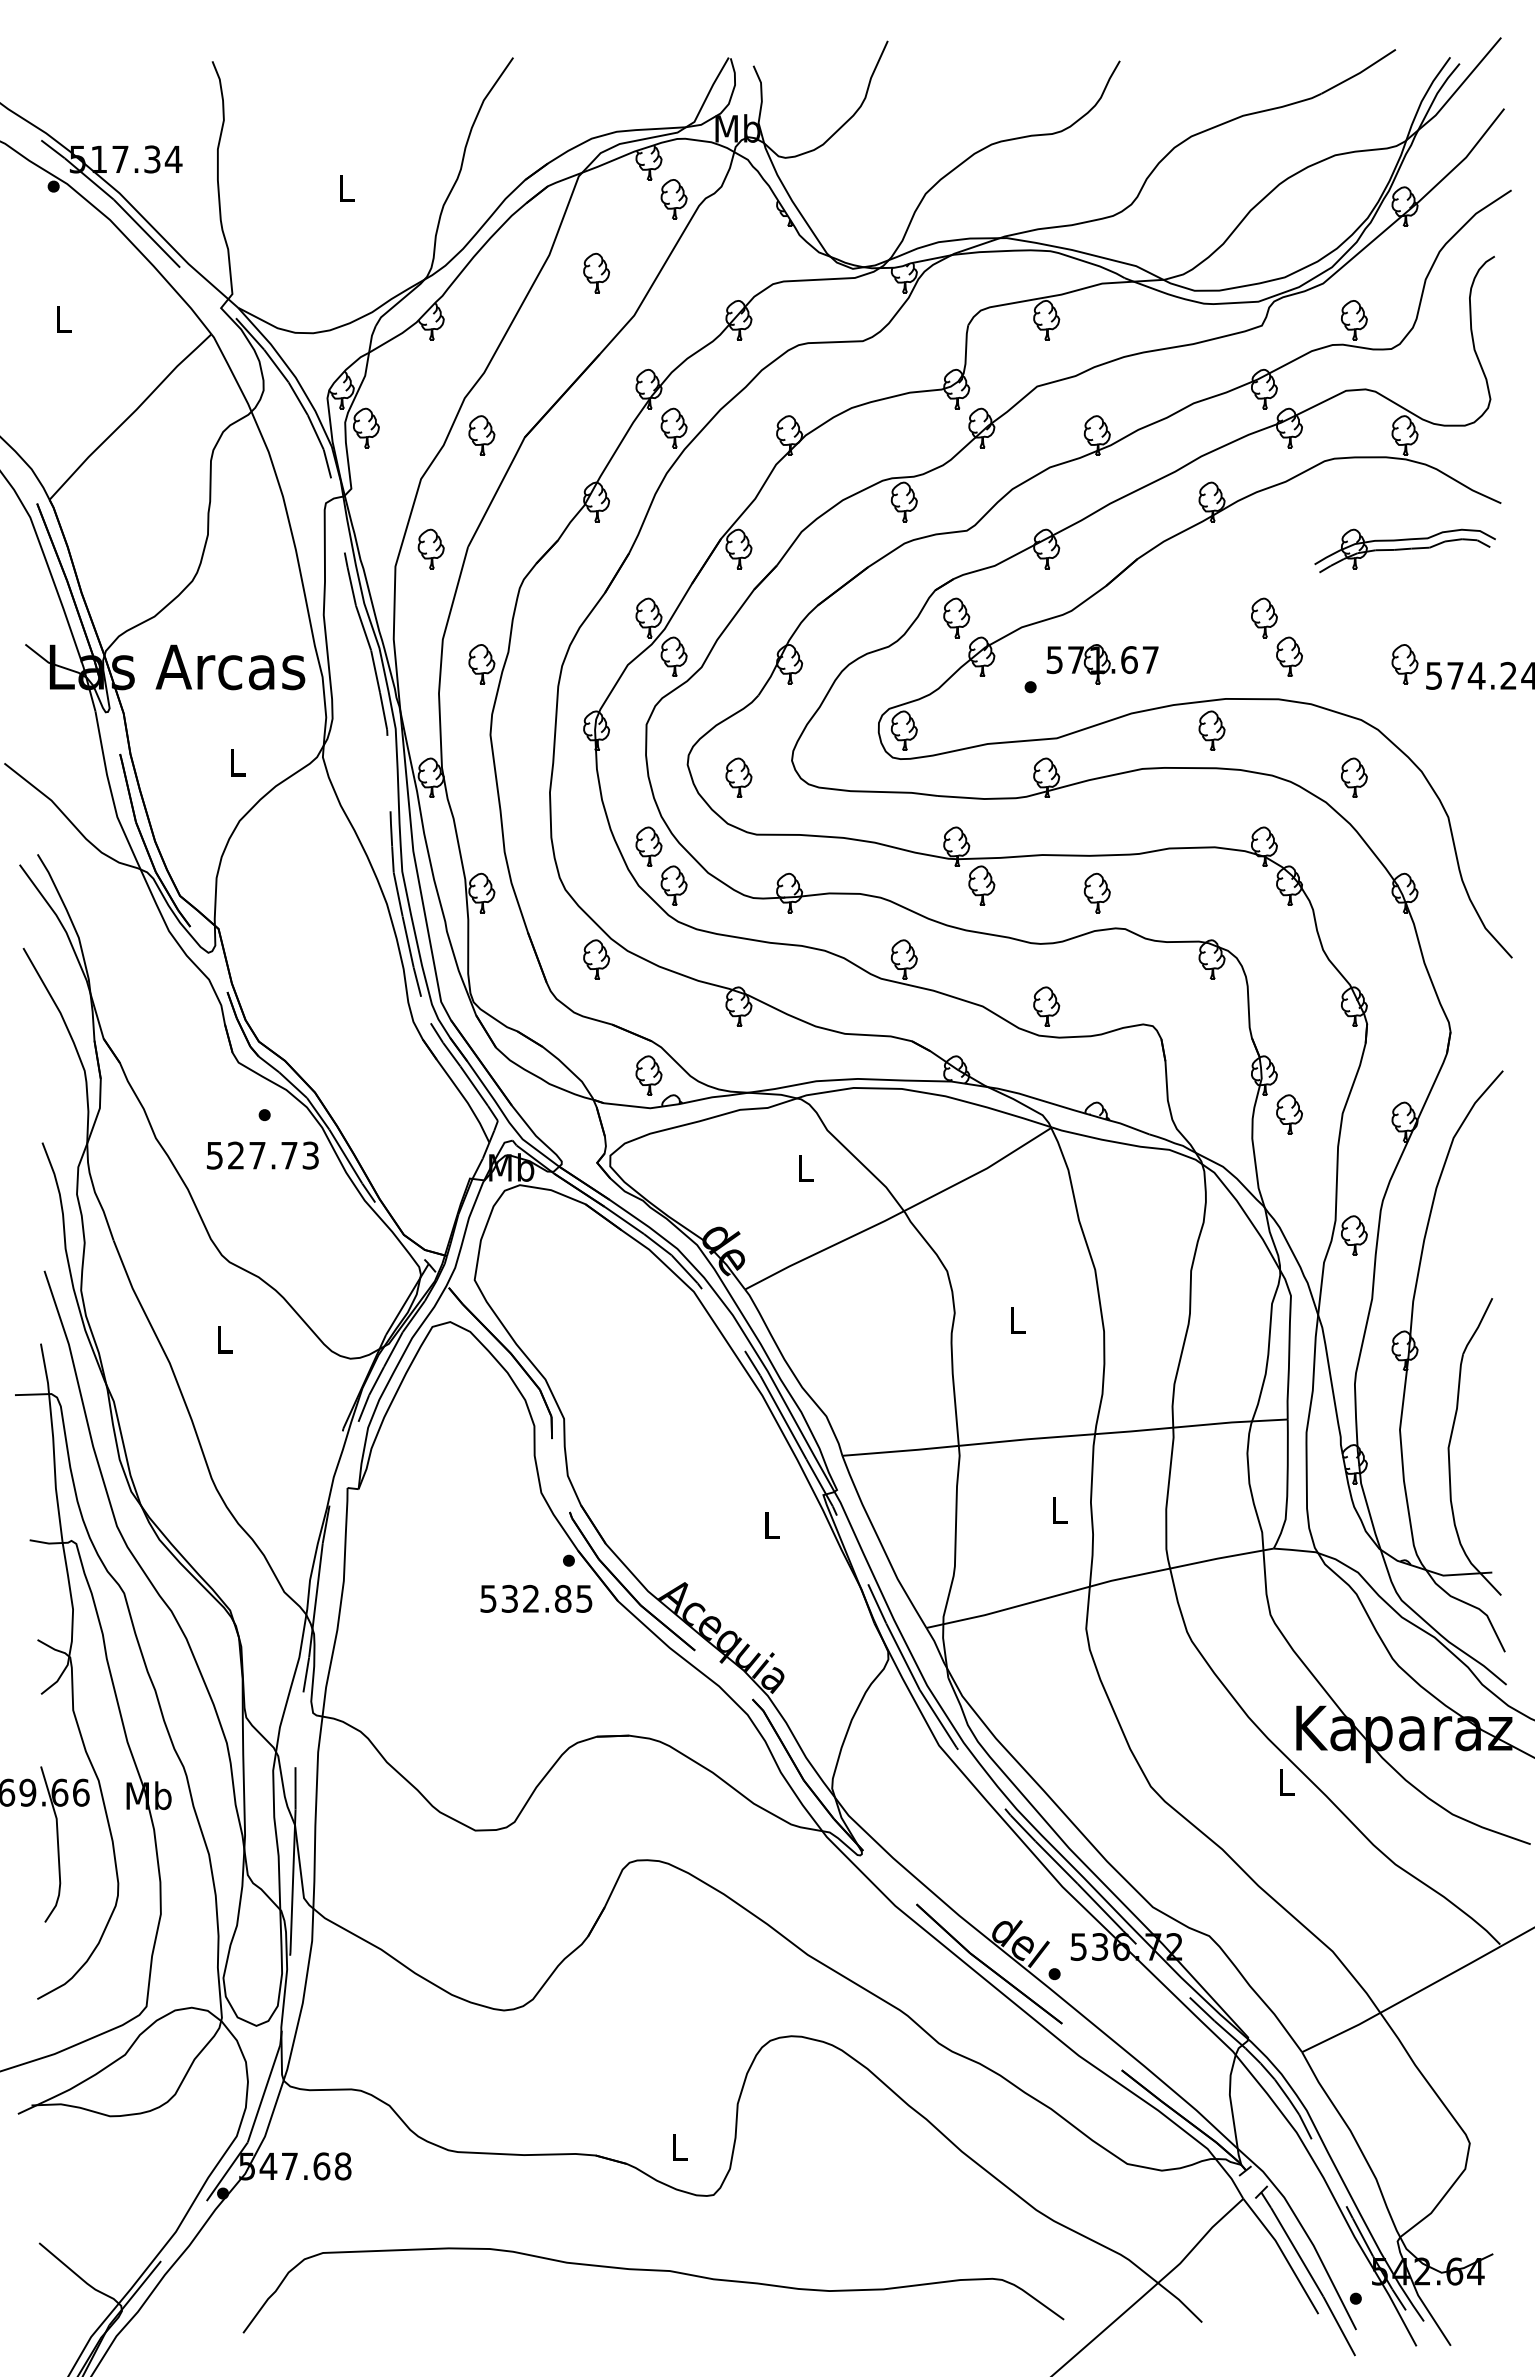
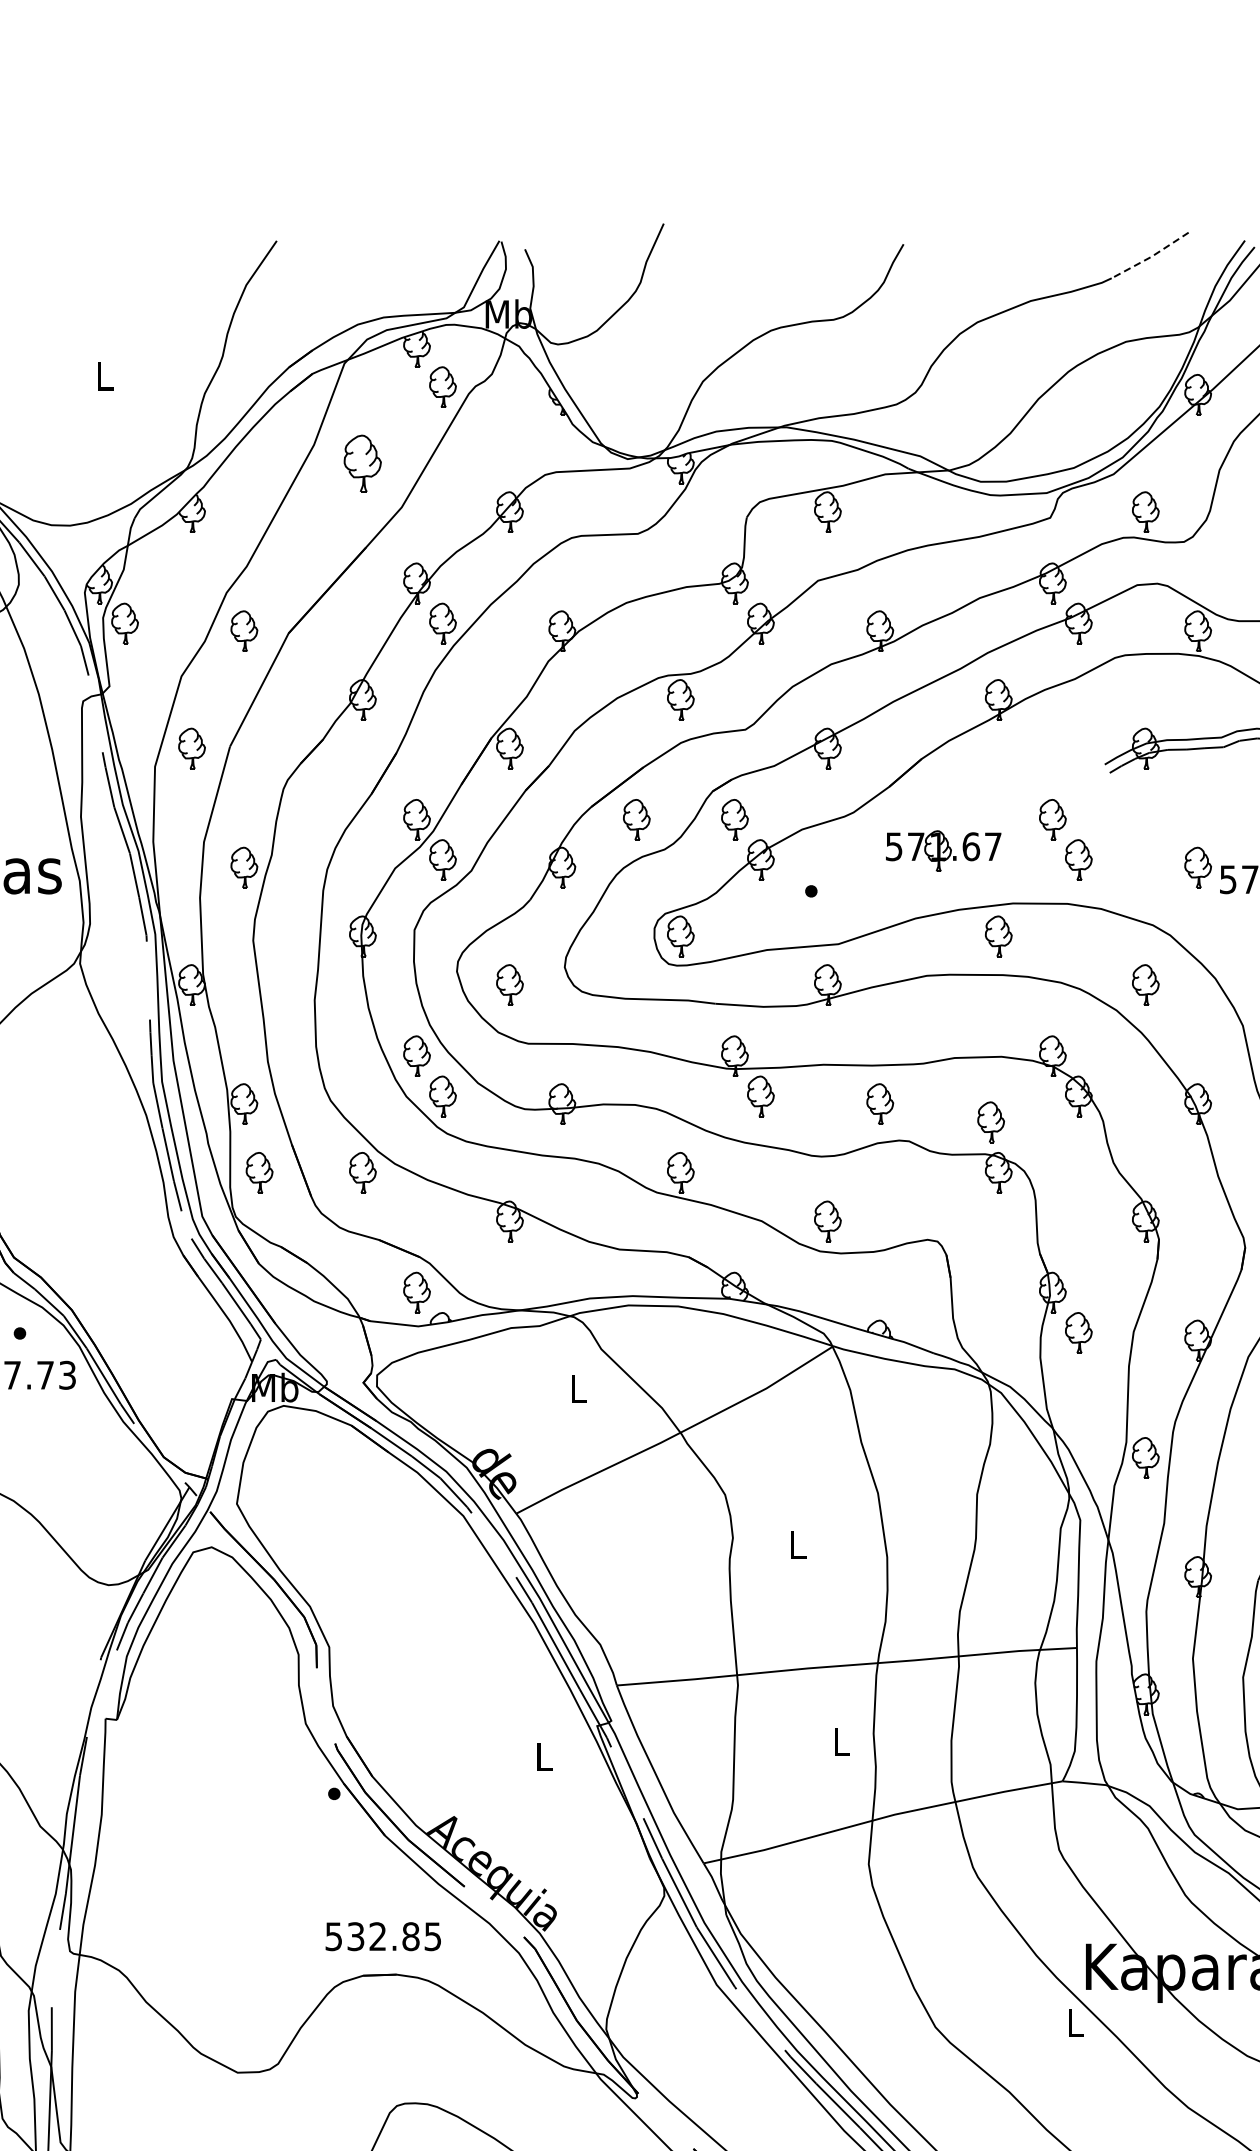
line: (1360, 72) -> (1152, 256), solid -> dashed
part: (596, 272) -> (362, 462), size x1.4
part: (861, 617) -> (636, 819), added
part: (1102, 664) -> (943, 851), moved
part: (1204, 910) -> (990, 1122), added
part: (496, 959) -> (259, 1172), added
text: (536, 1598) -> (383, 1936), moved

